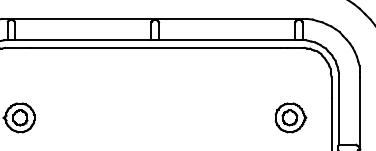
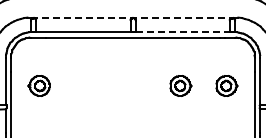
line: (155, 18) -> (133, 17), solid -> dashed
line: (228, 40) -> (183, 32), solid -> dashed
part: (223, 117) -> (180, 85), added

